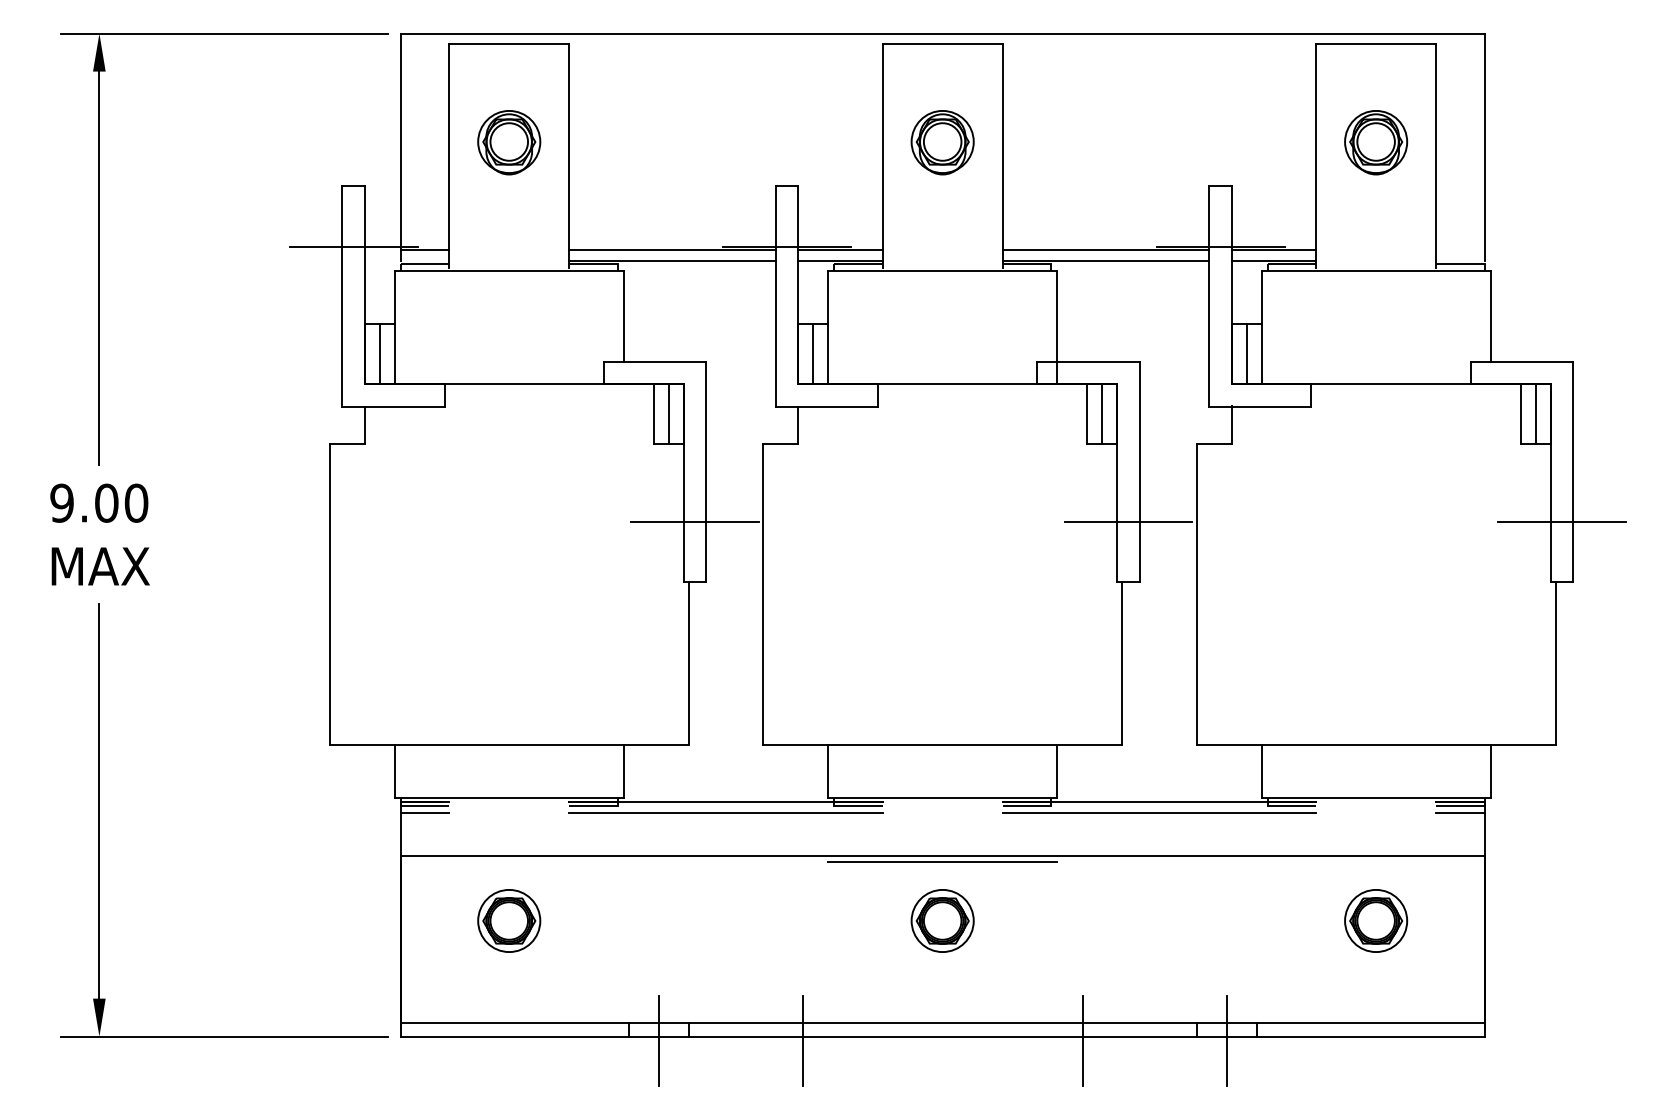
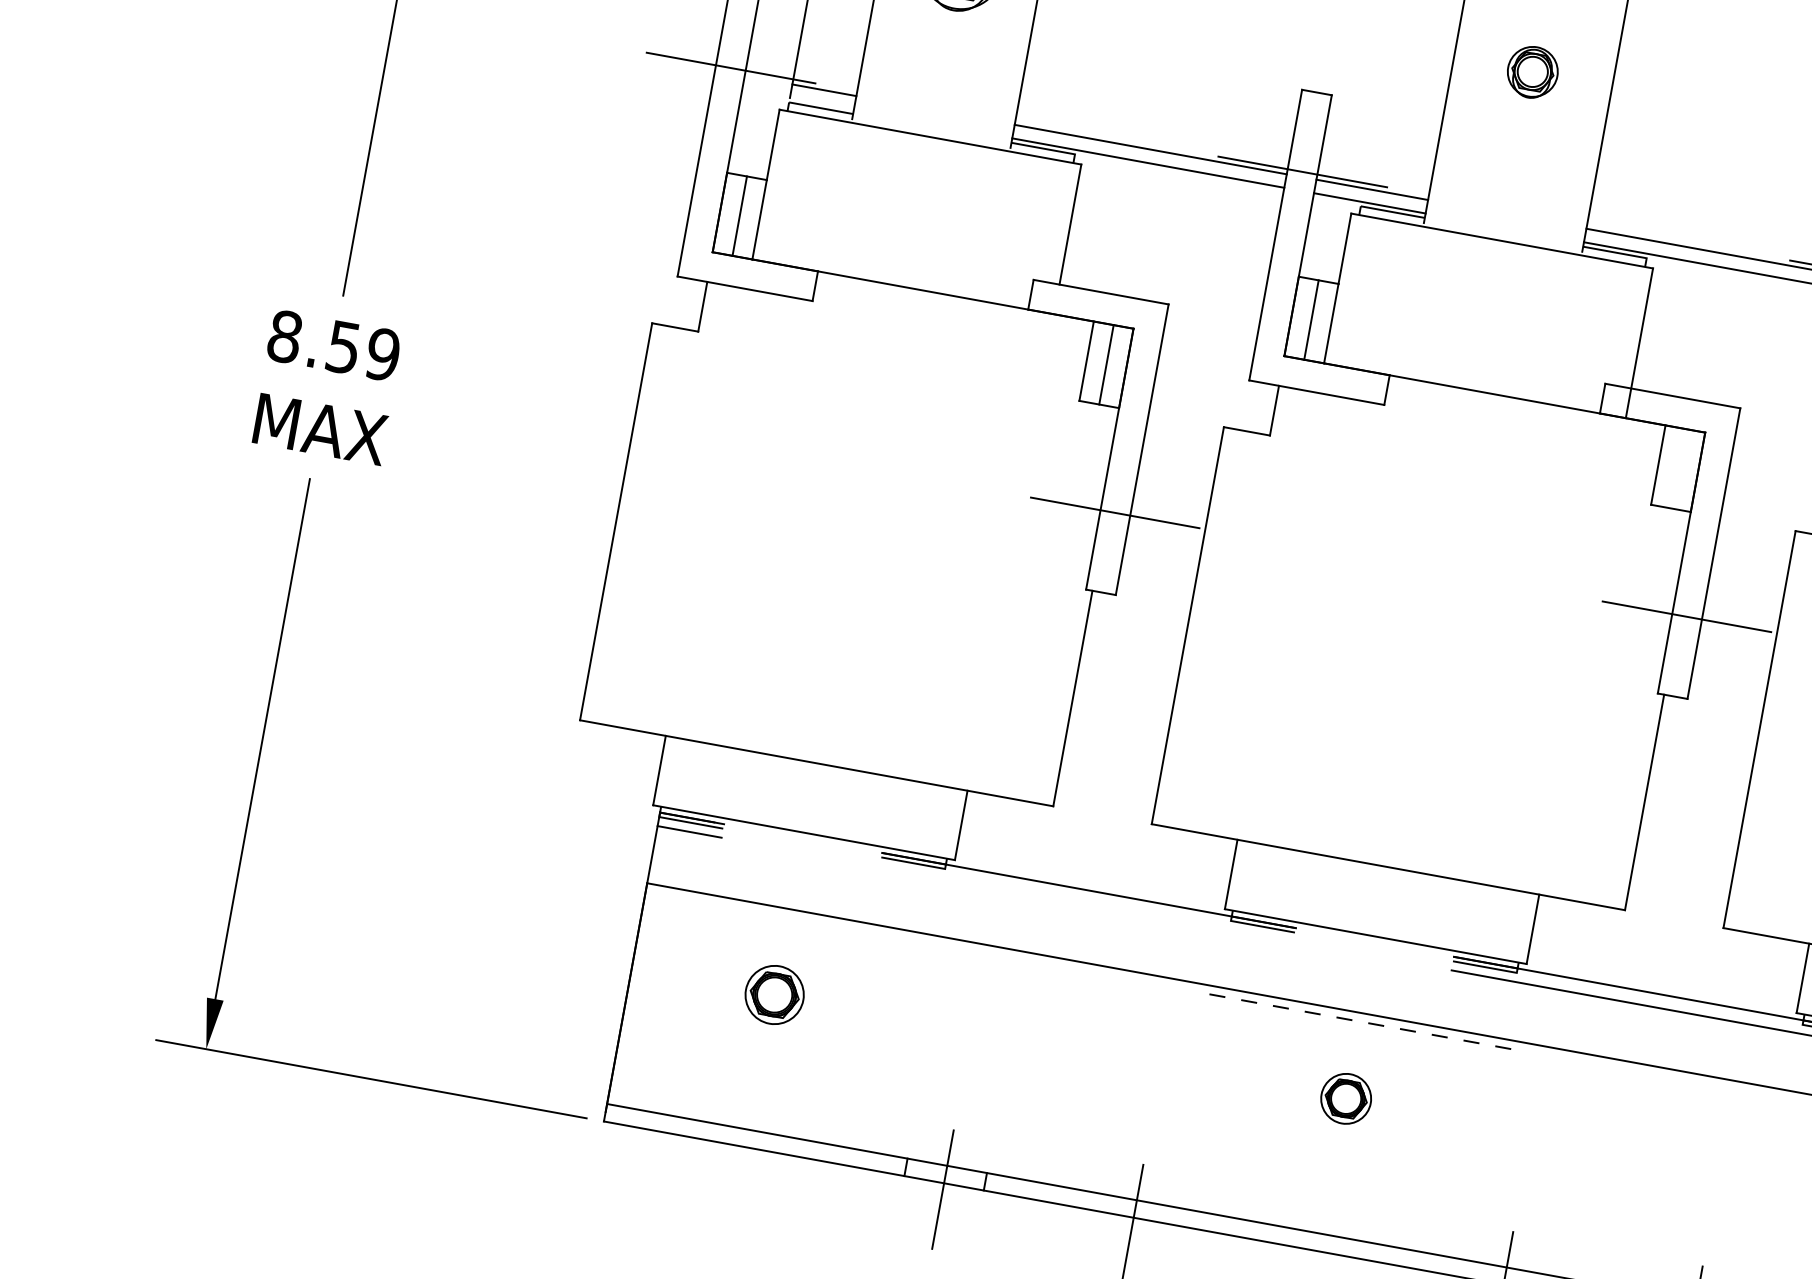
part: (942, 142) -> (1532, 72), size x0.6
line: (1102, 414) -> (1678, 469), removed
text: (99, 502) -> (334, 344), 9.00 -> 8.59
line: (725, 812) -> (1085, 903), removed
line: (942, 862) -> (1360, 1021), solid -> dashed
part: (509, 920) -> (775, 994), size x0.7
part: (942, 920) -> (1346, 1098), size x0.6

